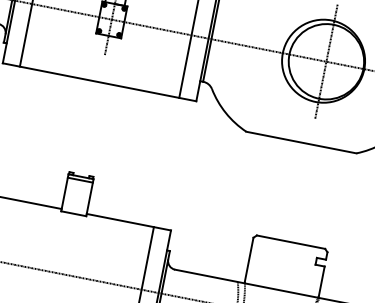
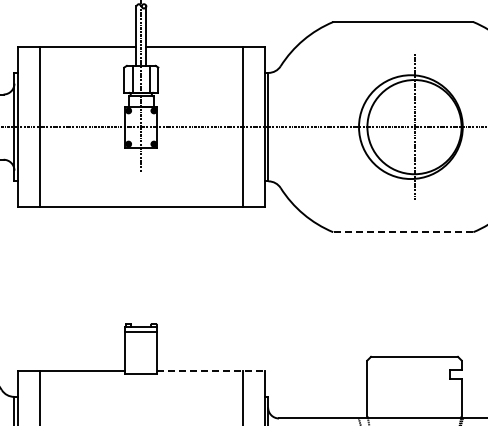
line: (300, 142) -> (402, 232), solid -> dashed
line: (128, 222) -> (210, 371), solid -> dashed

